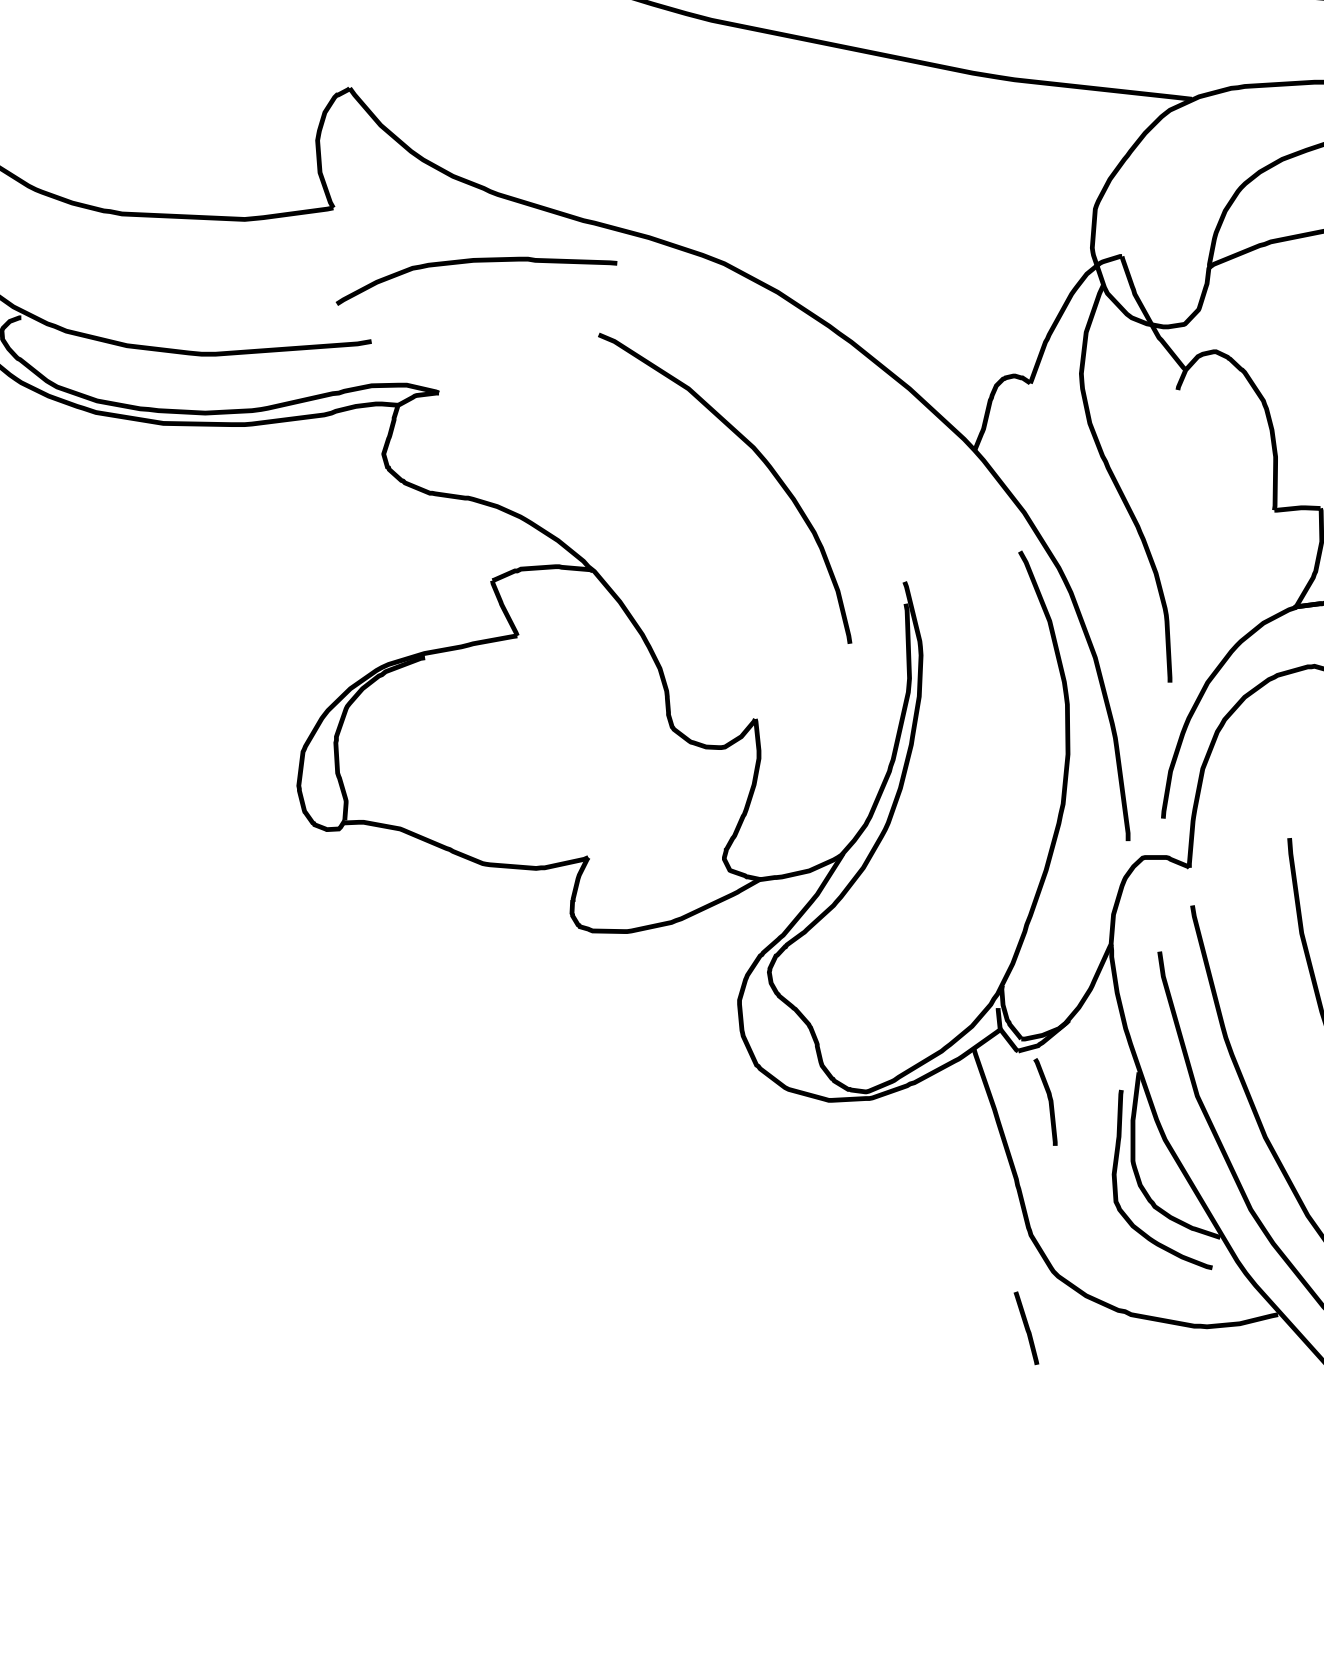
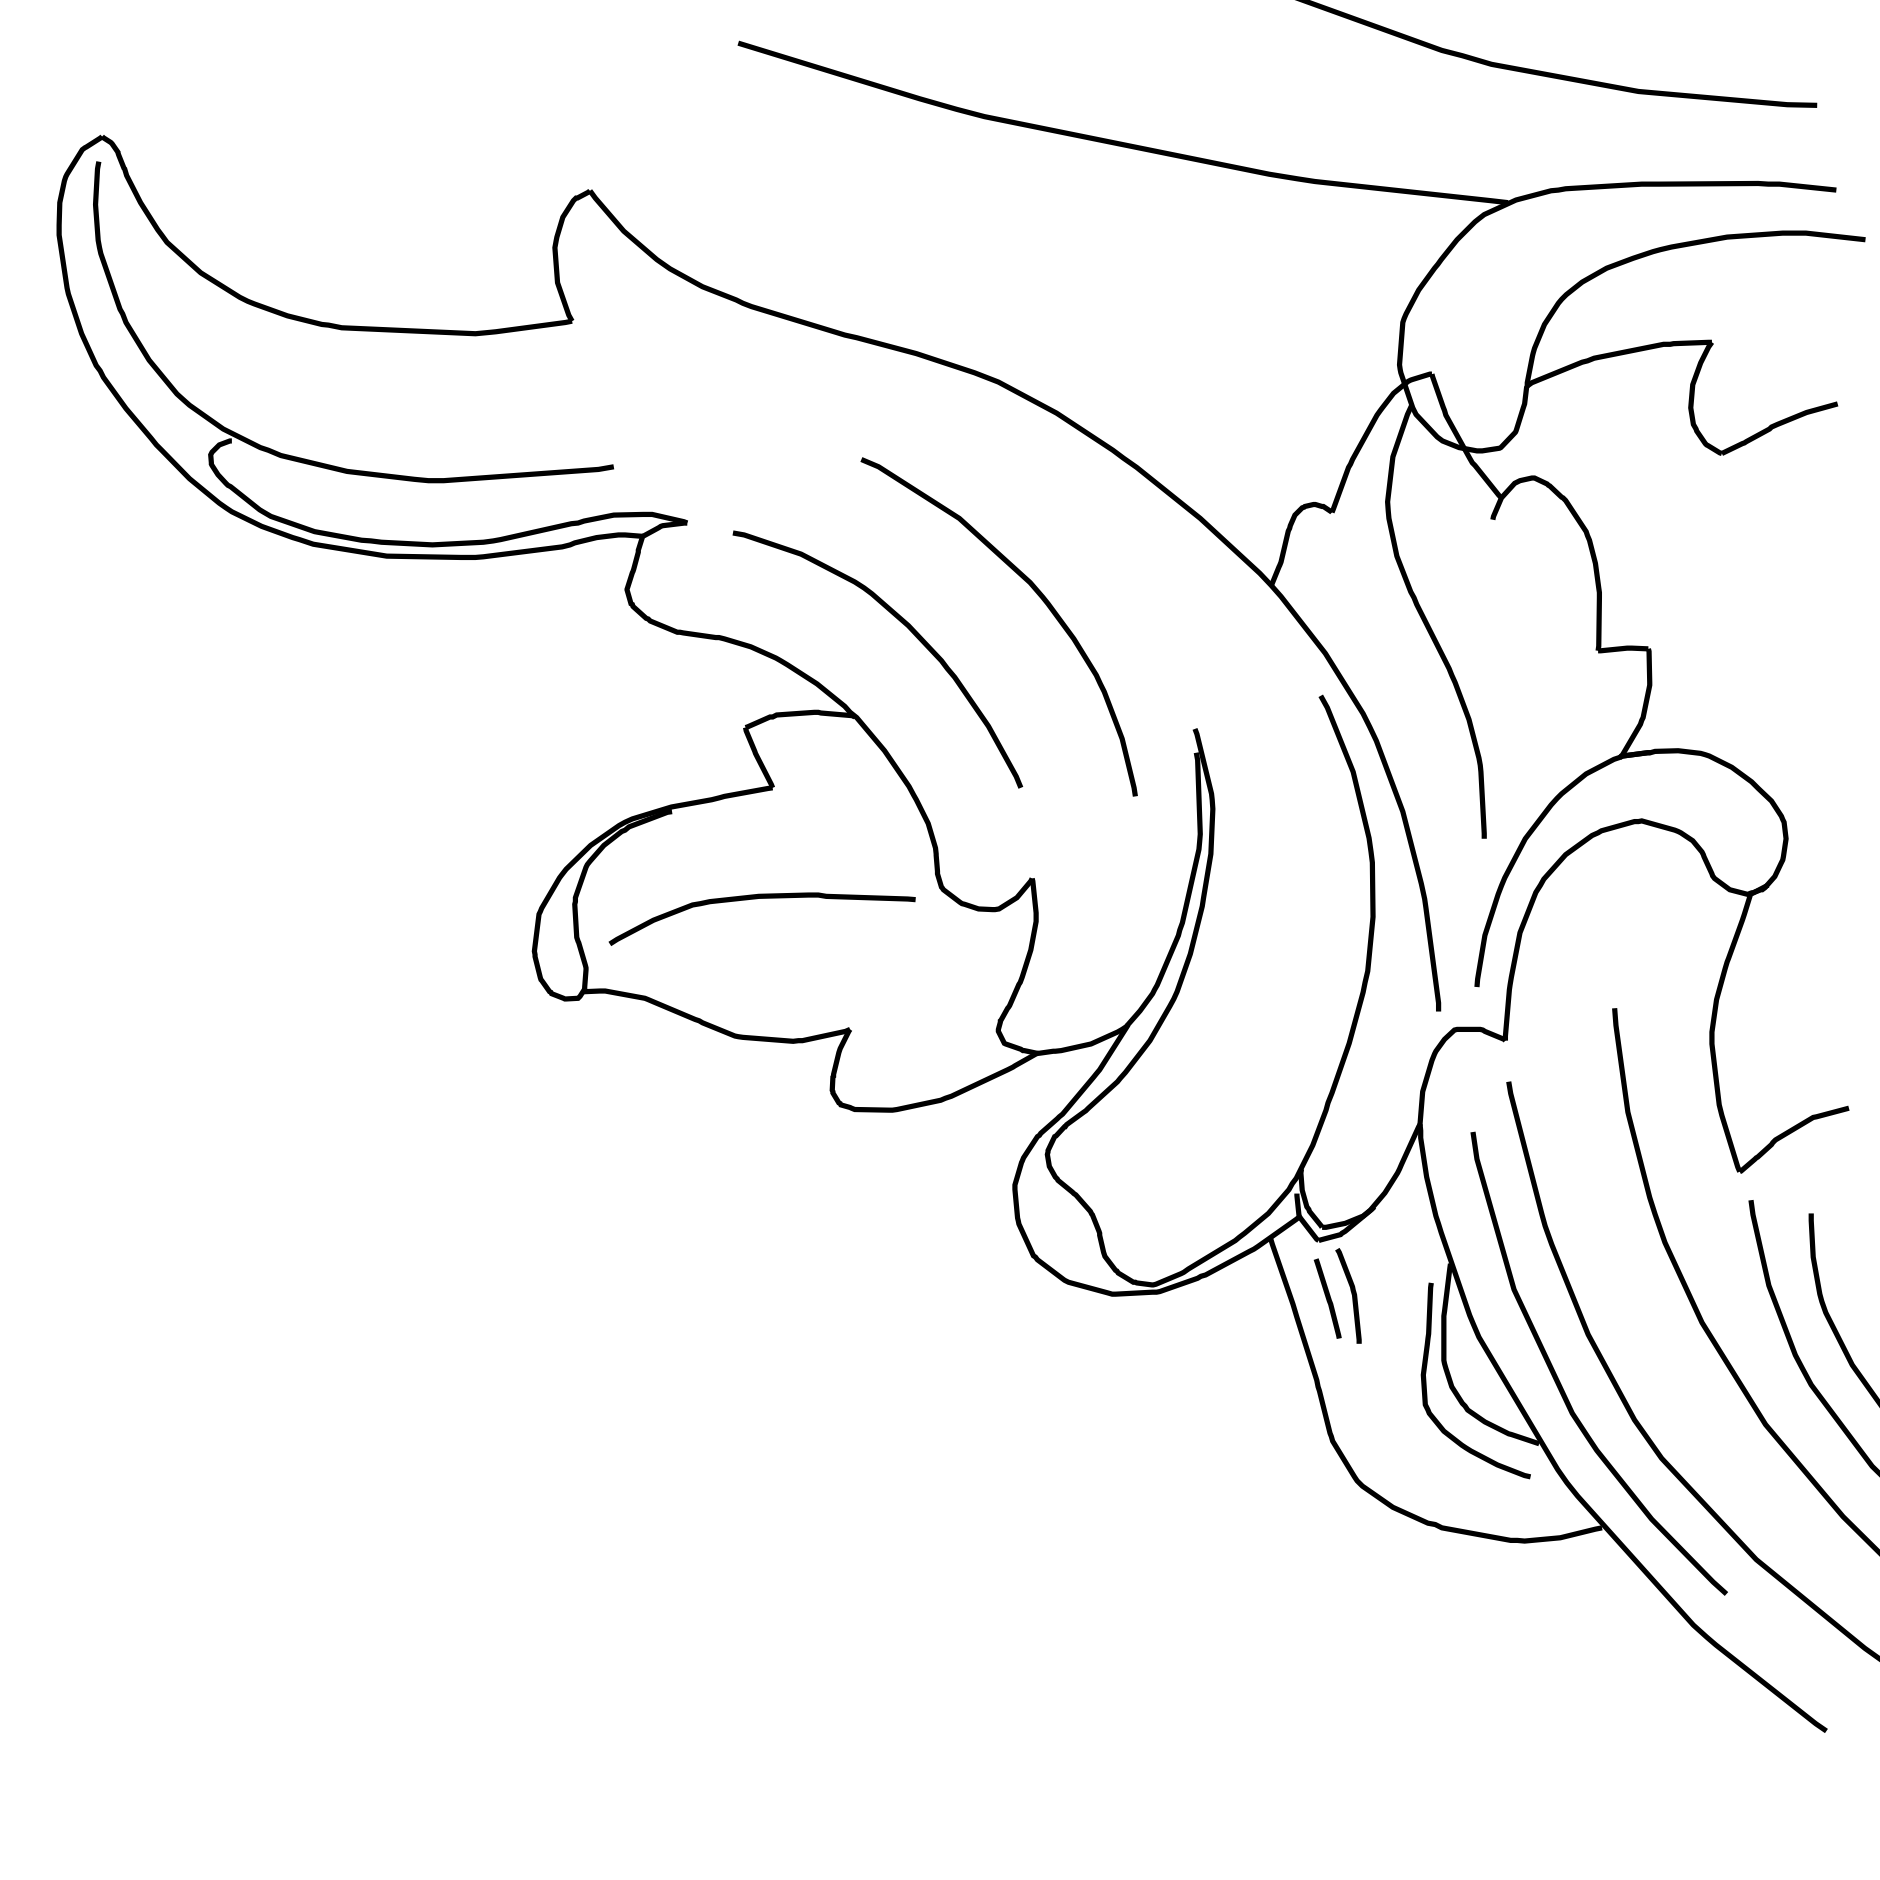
curve: (472, 263) -> (757, 899), moved
curve: (641, 489) -> (907, 628), added
curve: (1026, 1328) -> (1327, 1298), moved

